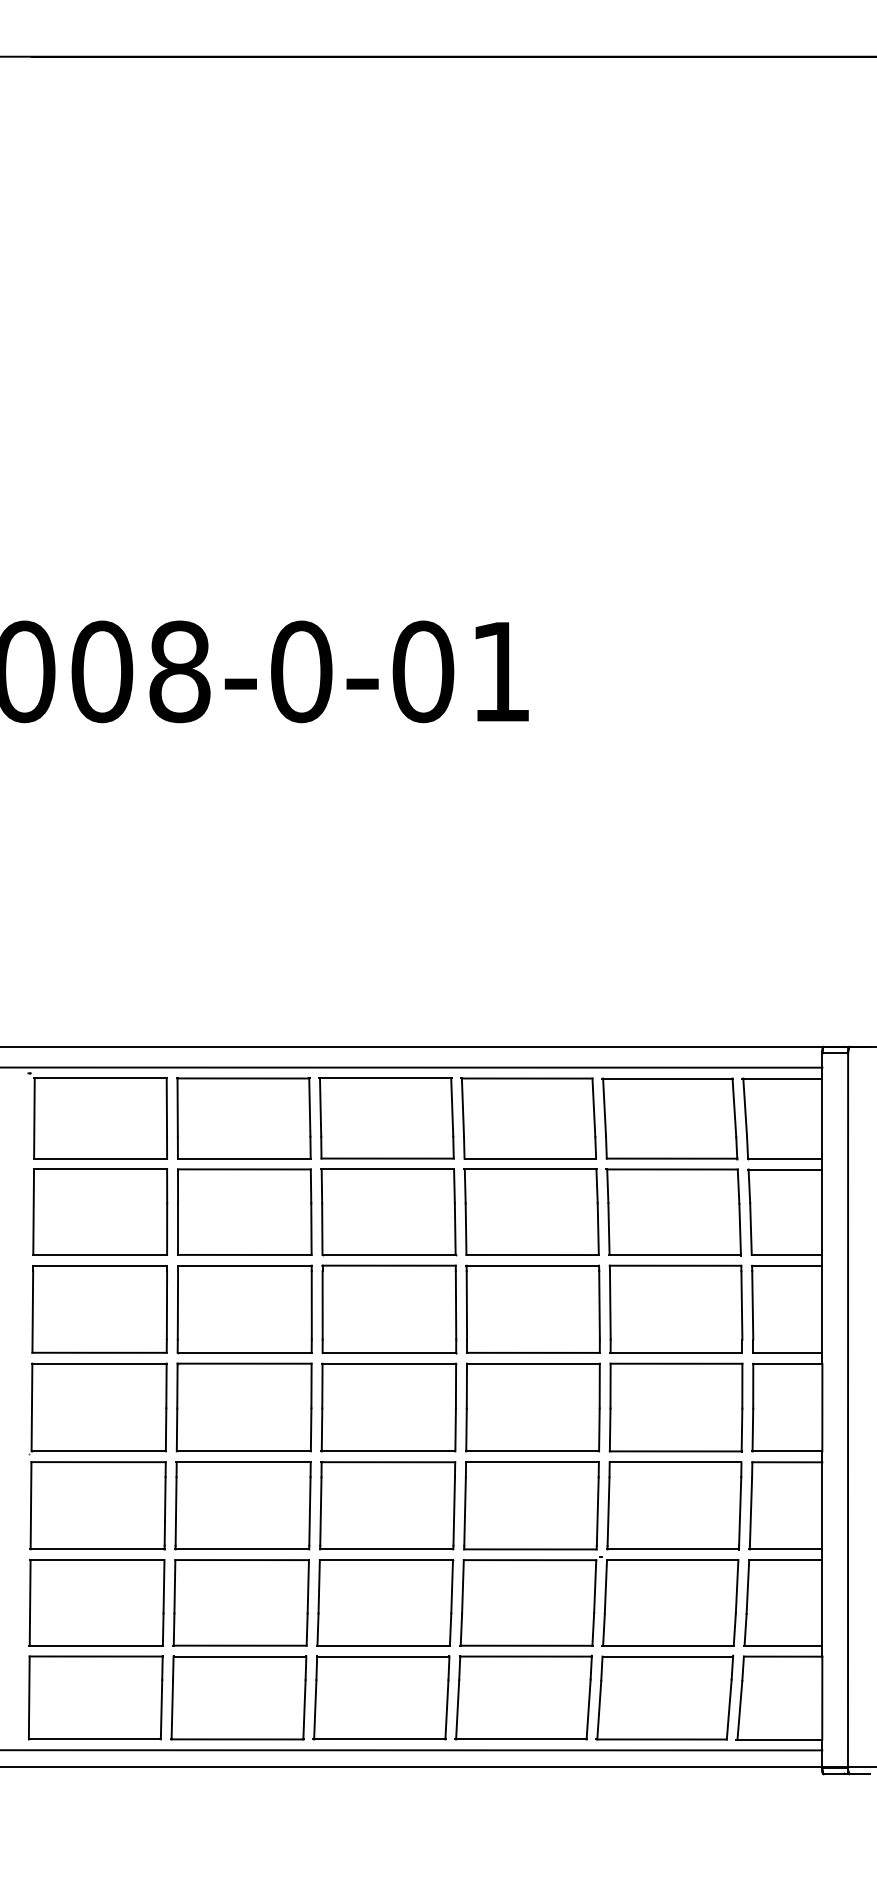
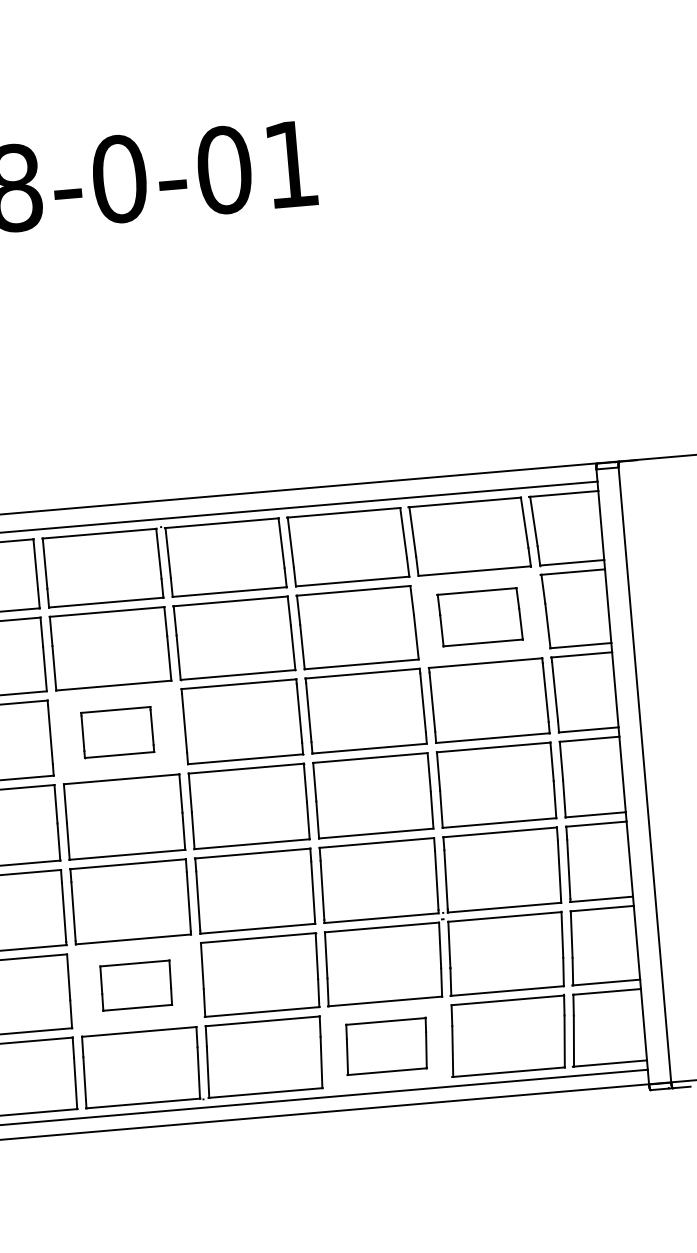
part: (673, 1212) -> (479, 617), size x0.7
part: (244, 1309) -> (117, 732), size x0.6
part: (240, 1602) -> (135, 985), size x0.6
part: (523, 1697) -> (386, 1046), size x0.7

